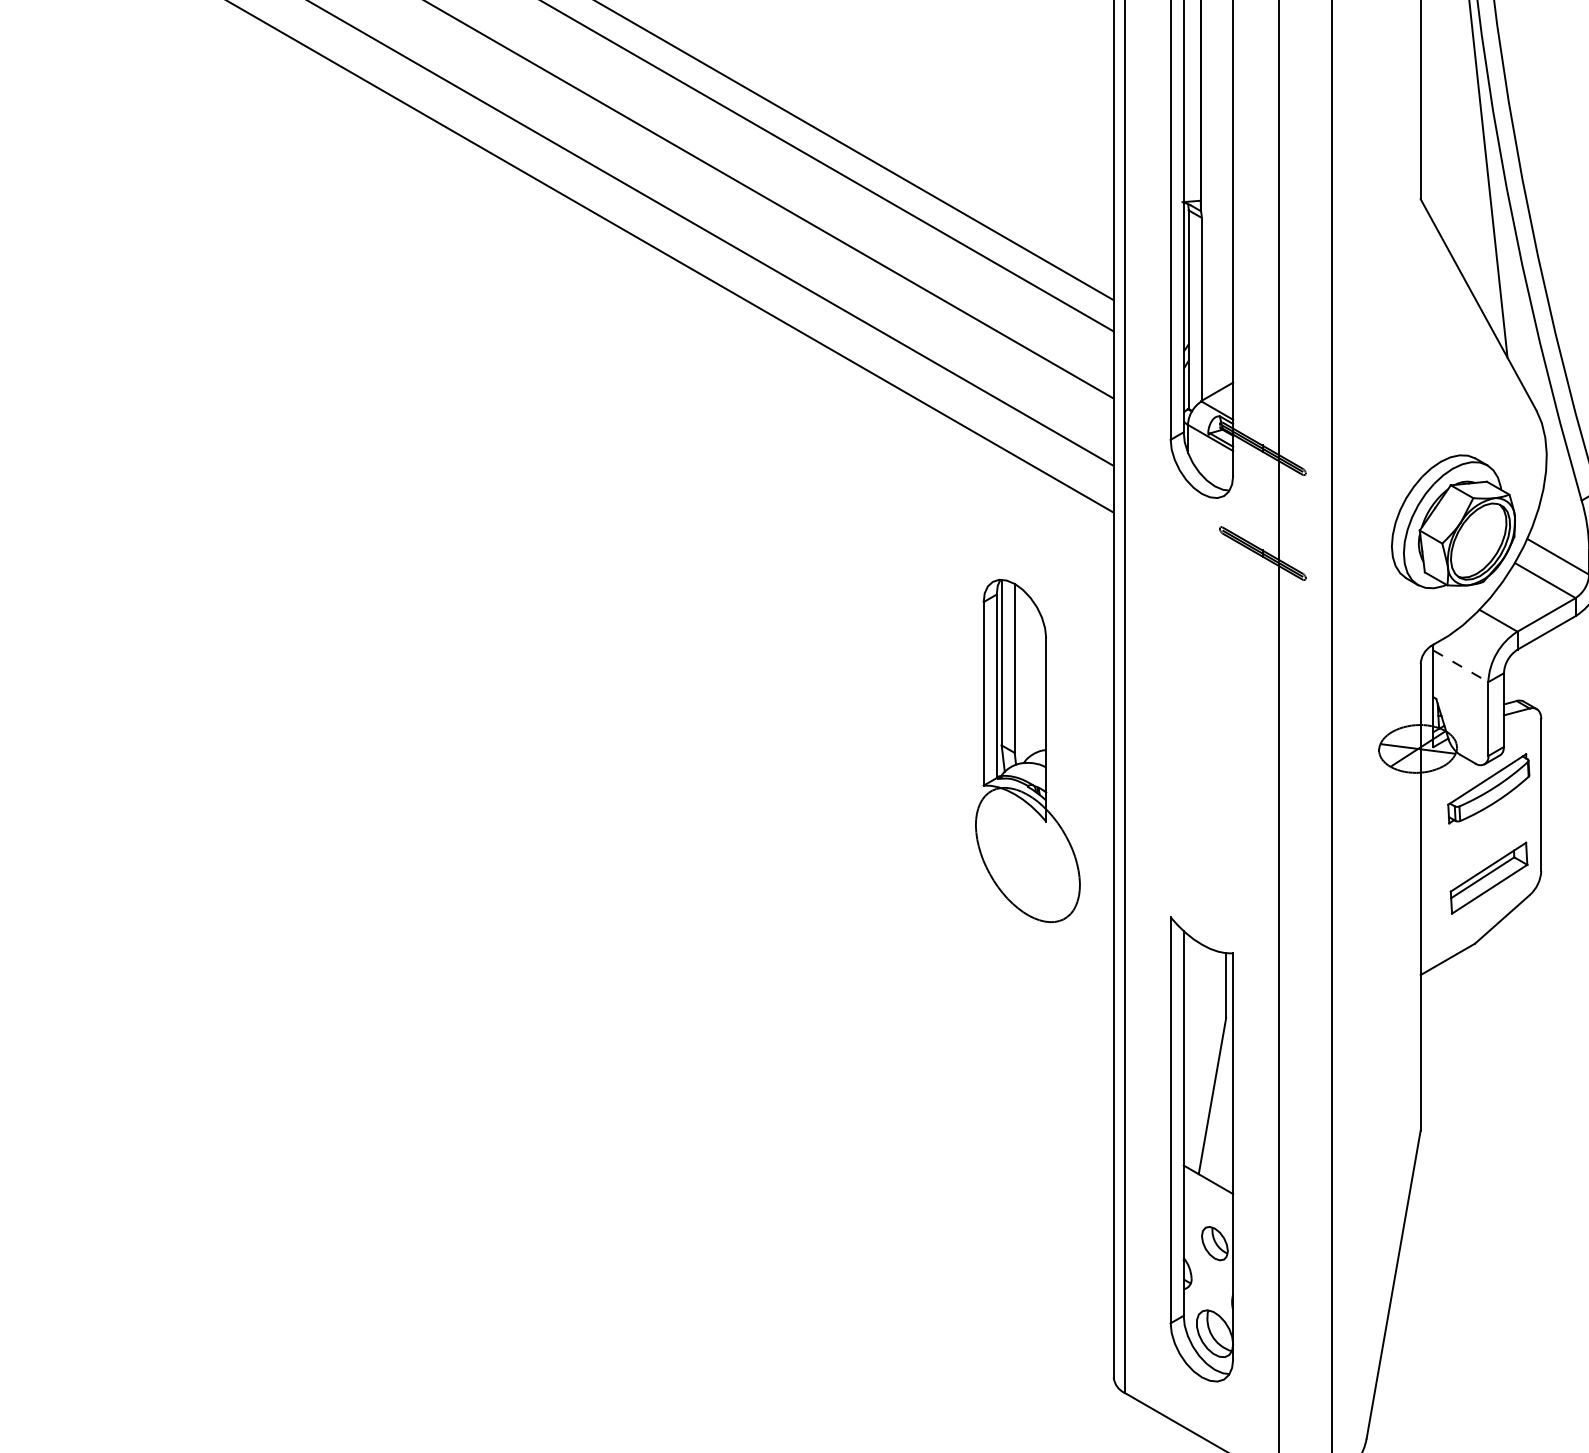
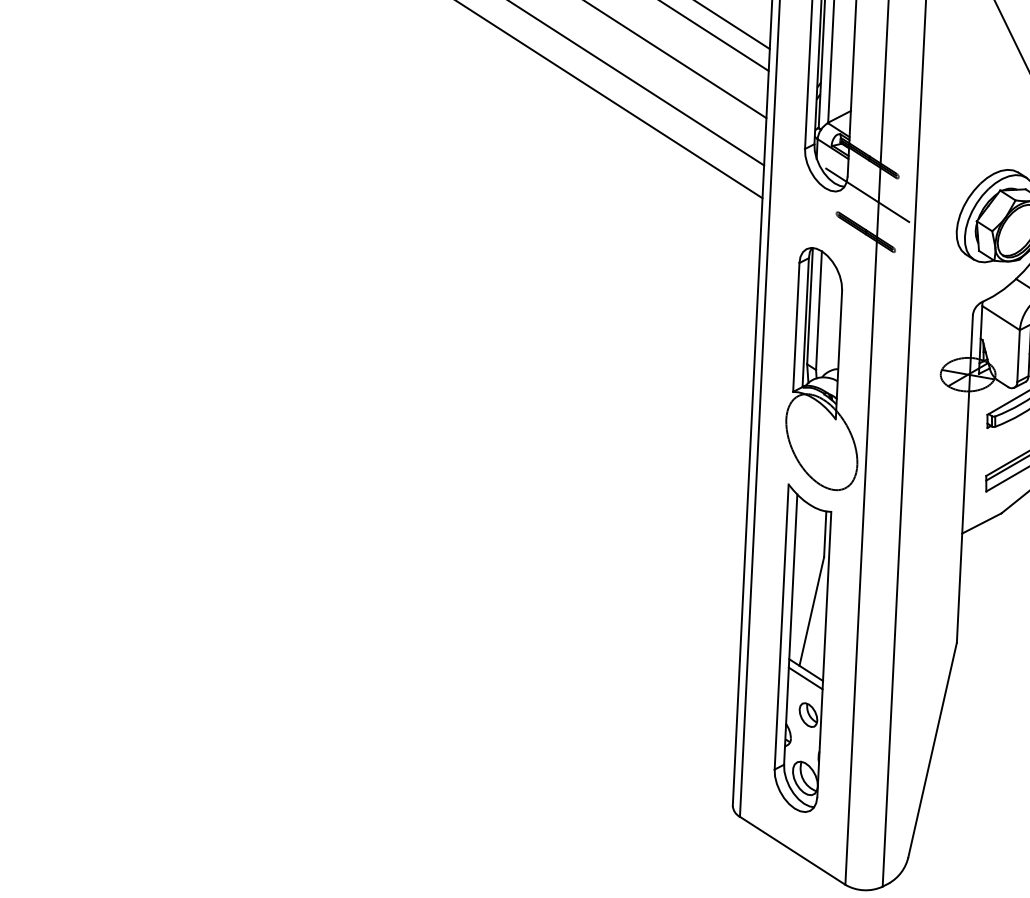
line: (1262, 500) -> (867, 194), added
line: (1460, 666) -> (1000, 318), dashed -> solid
part: (1027, 750) -> (825, 368), moved
line: (1208, 1191) -> (805, 678), added

